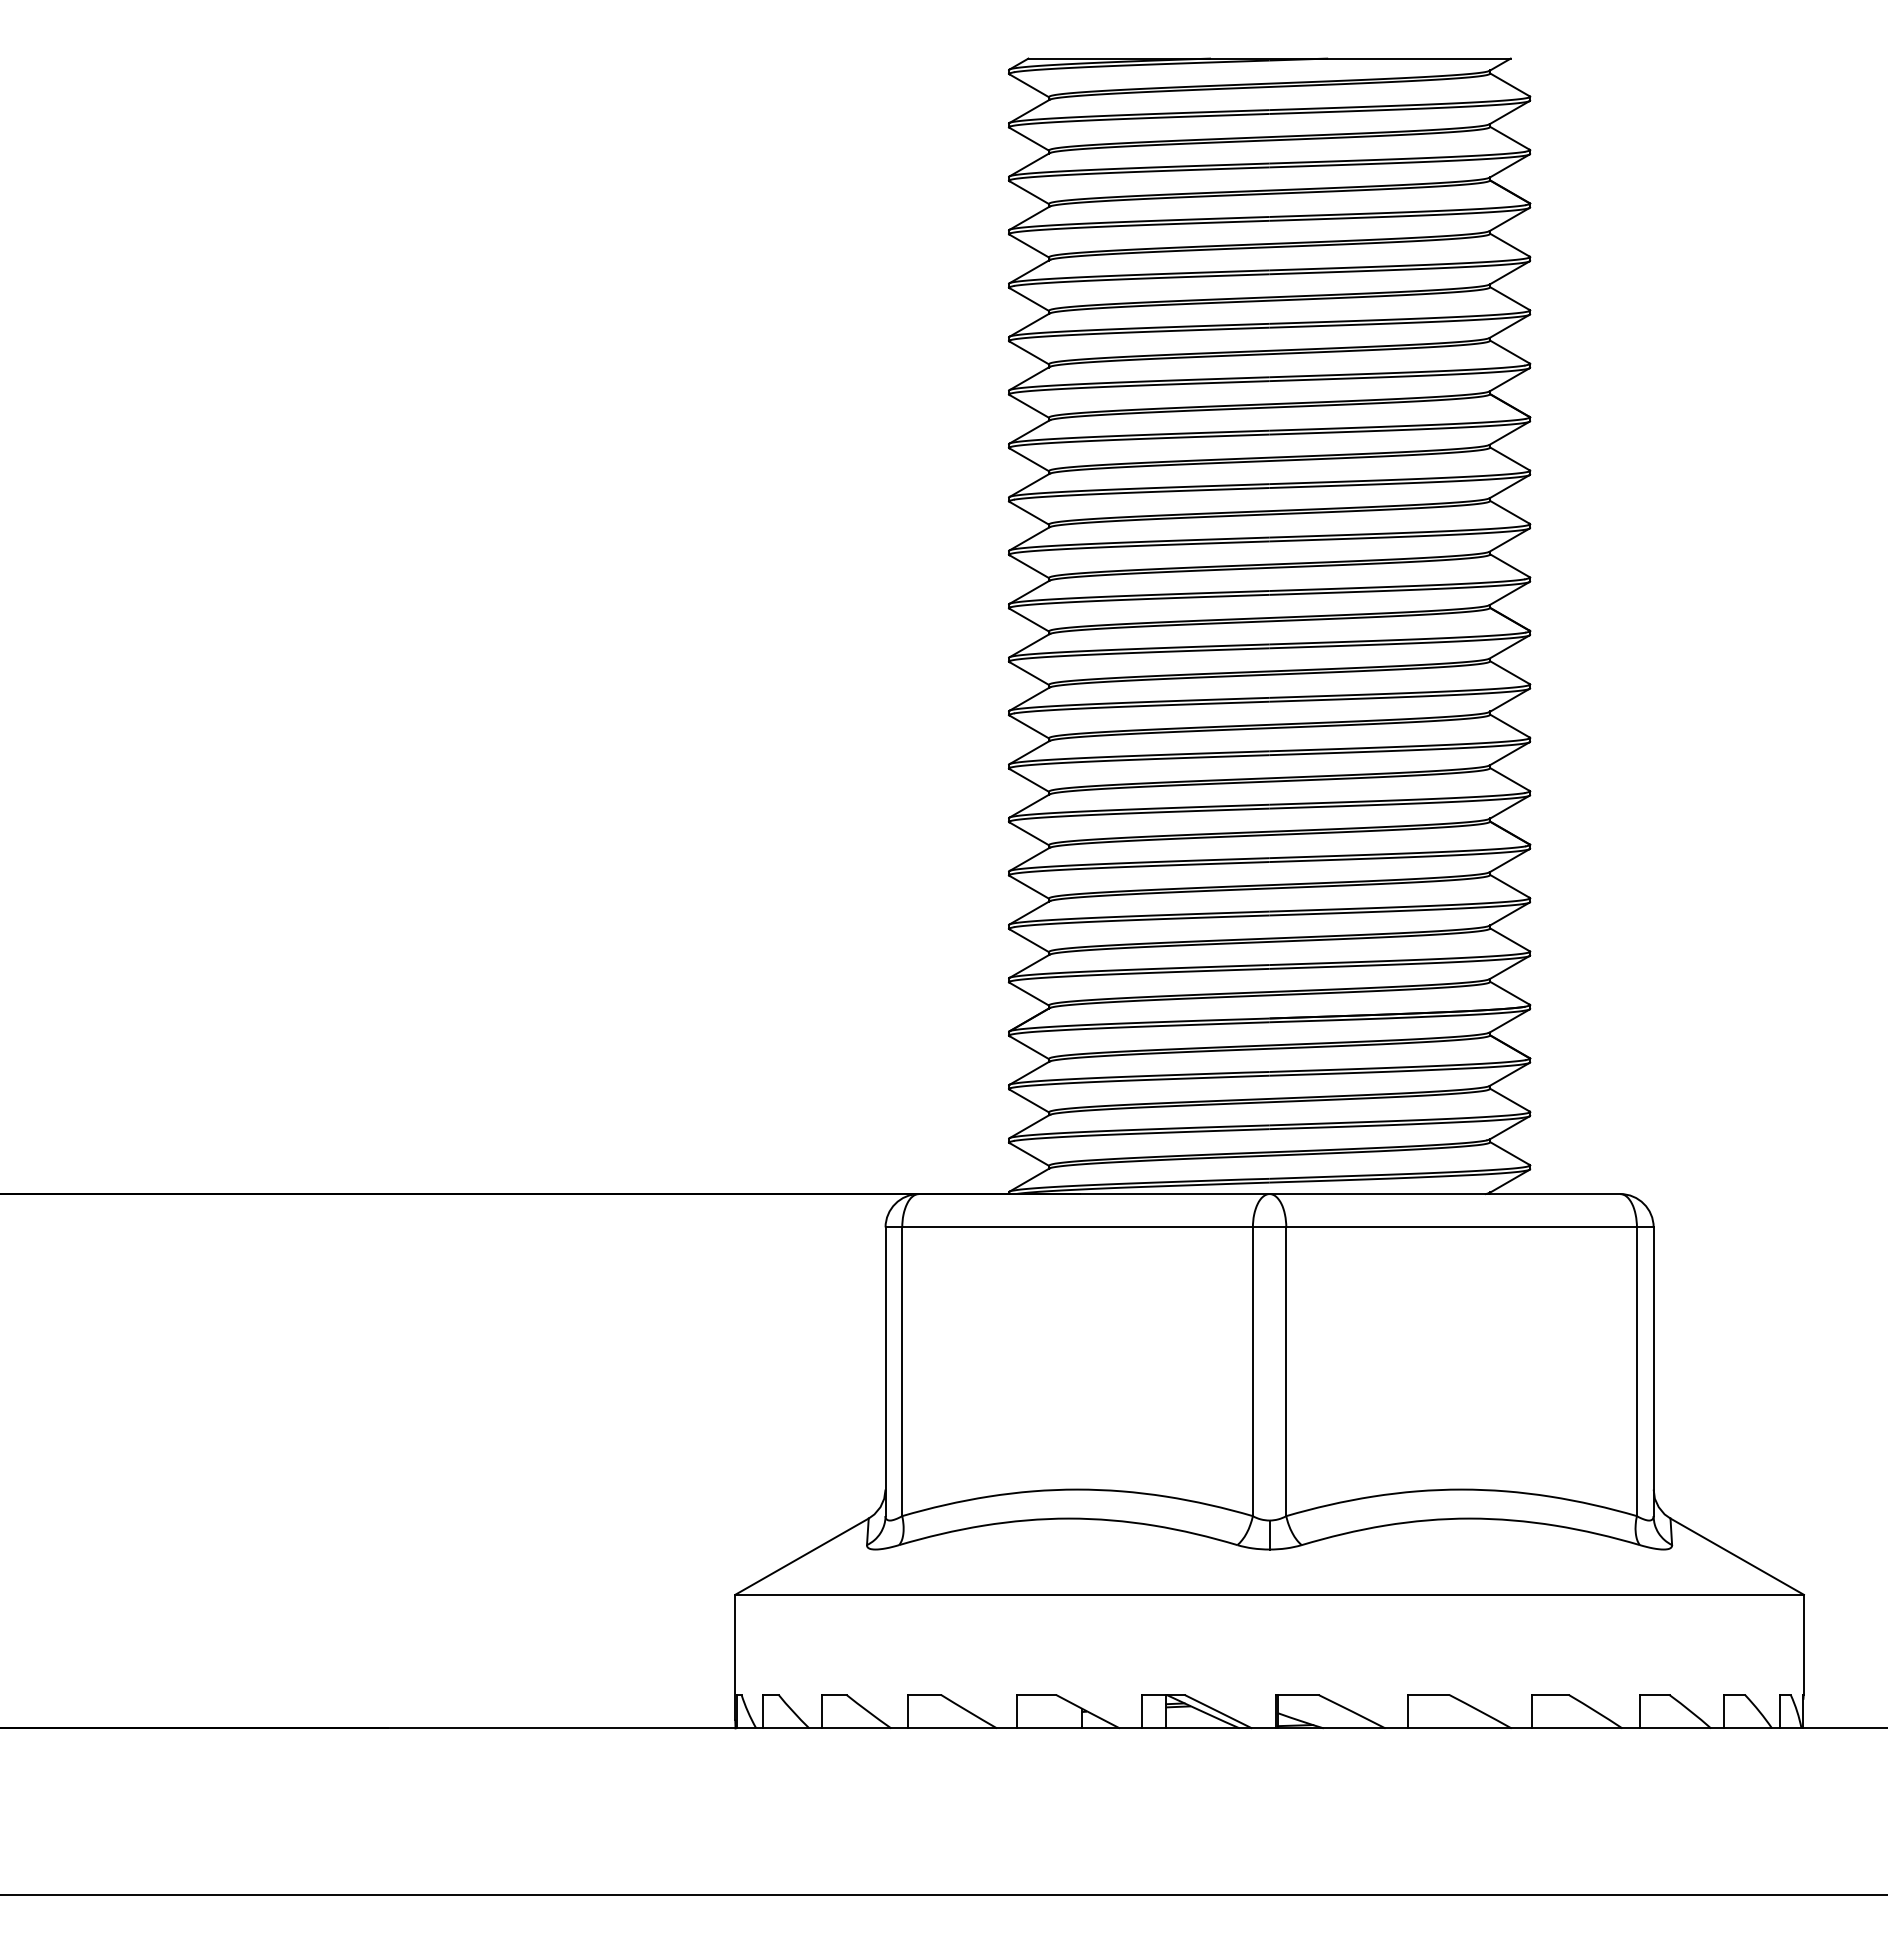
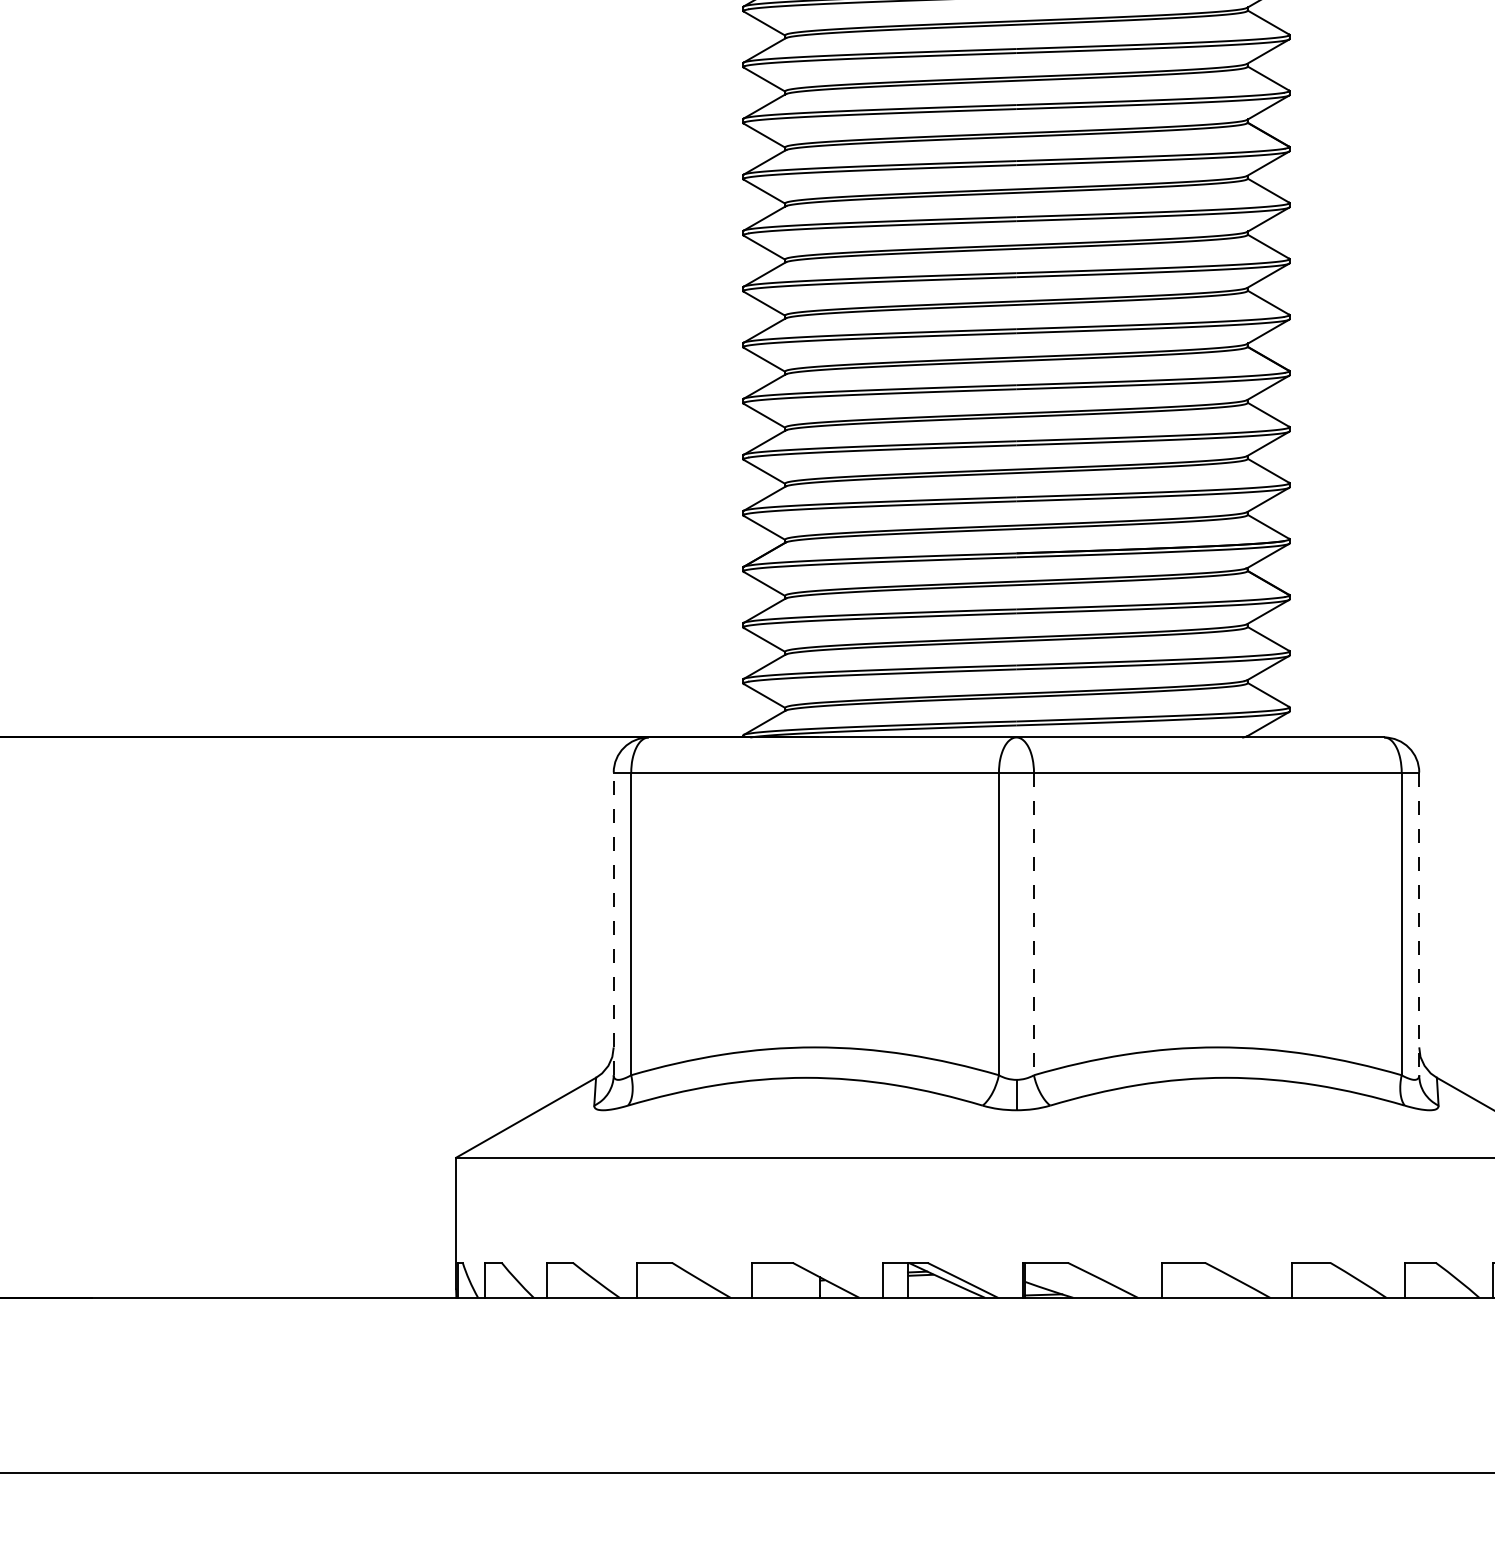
line: (885, 1371) -> (613, 923), solid -> dashed
line: (1286, 1372) -> (1034, 924), solid -> dashed
line: (1653, 1372) -> (1419, 924), solid -> dashed

